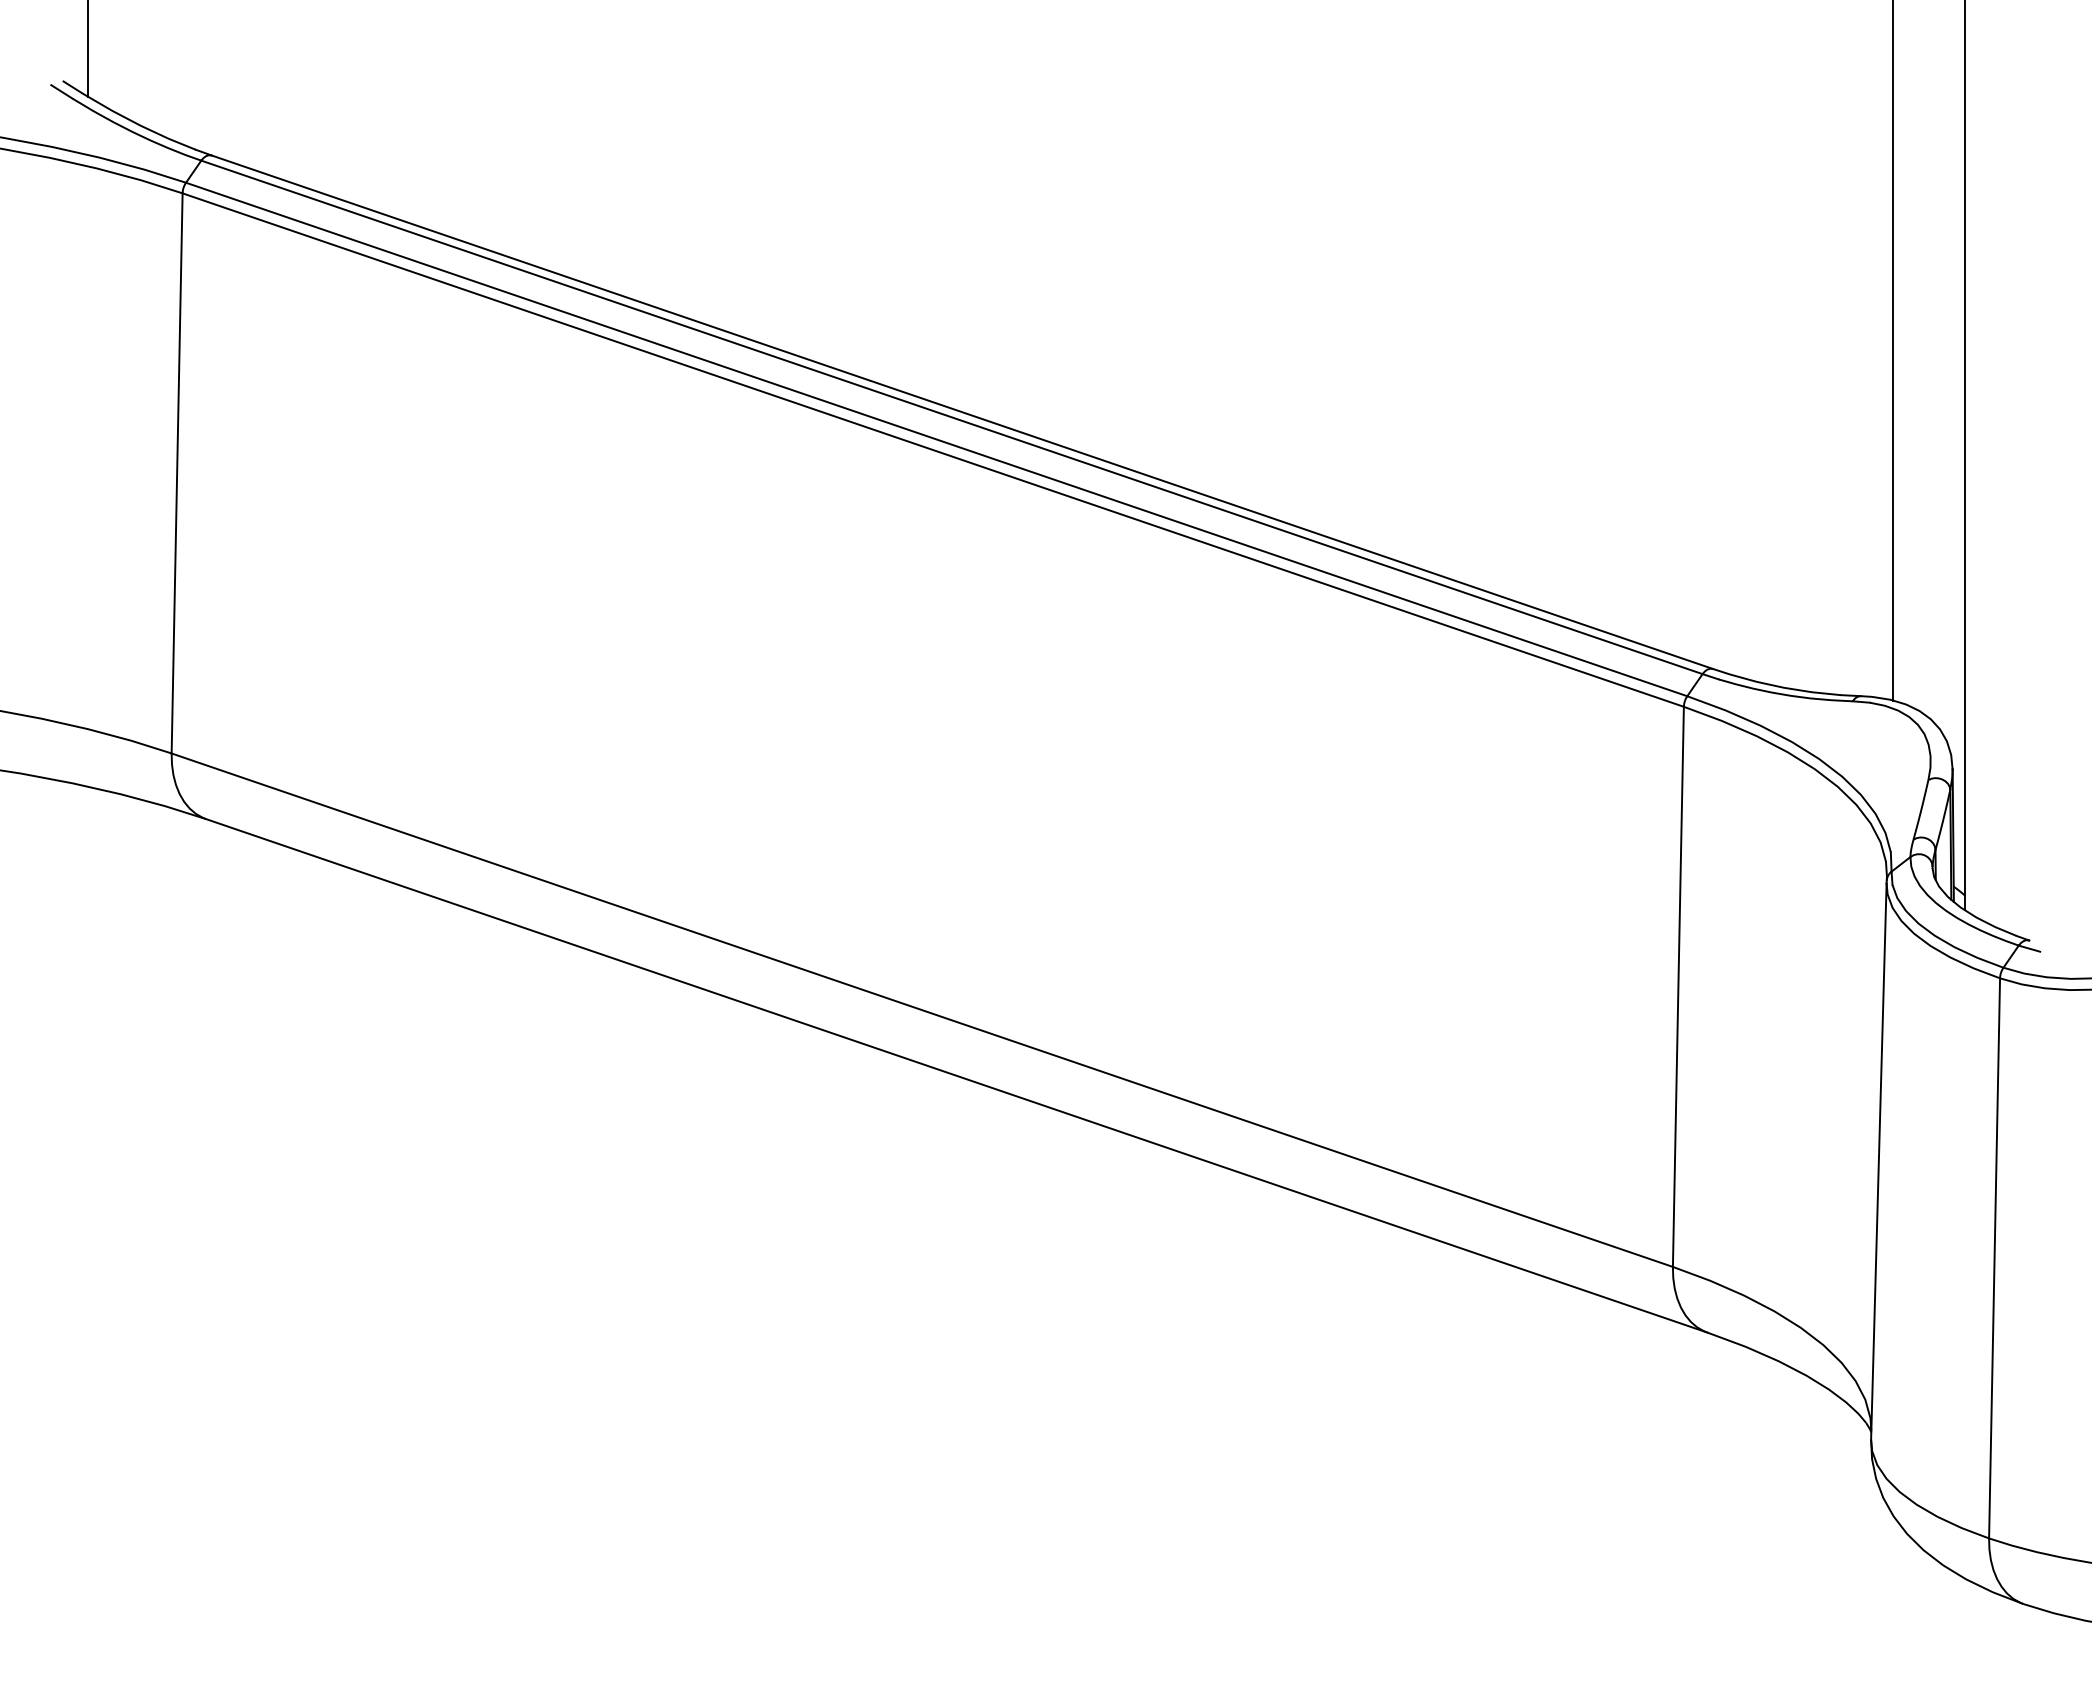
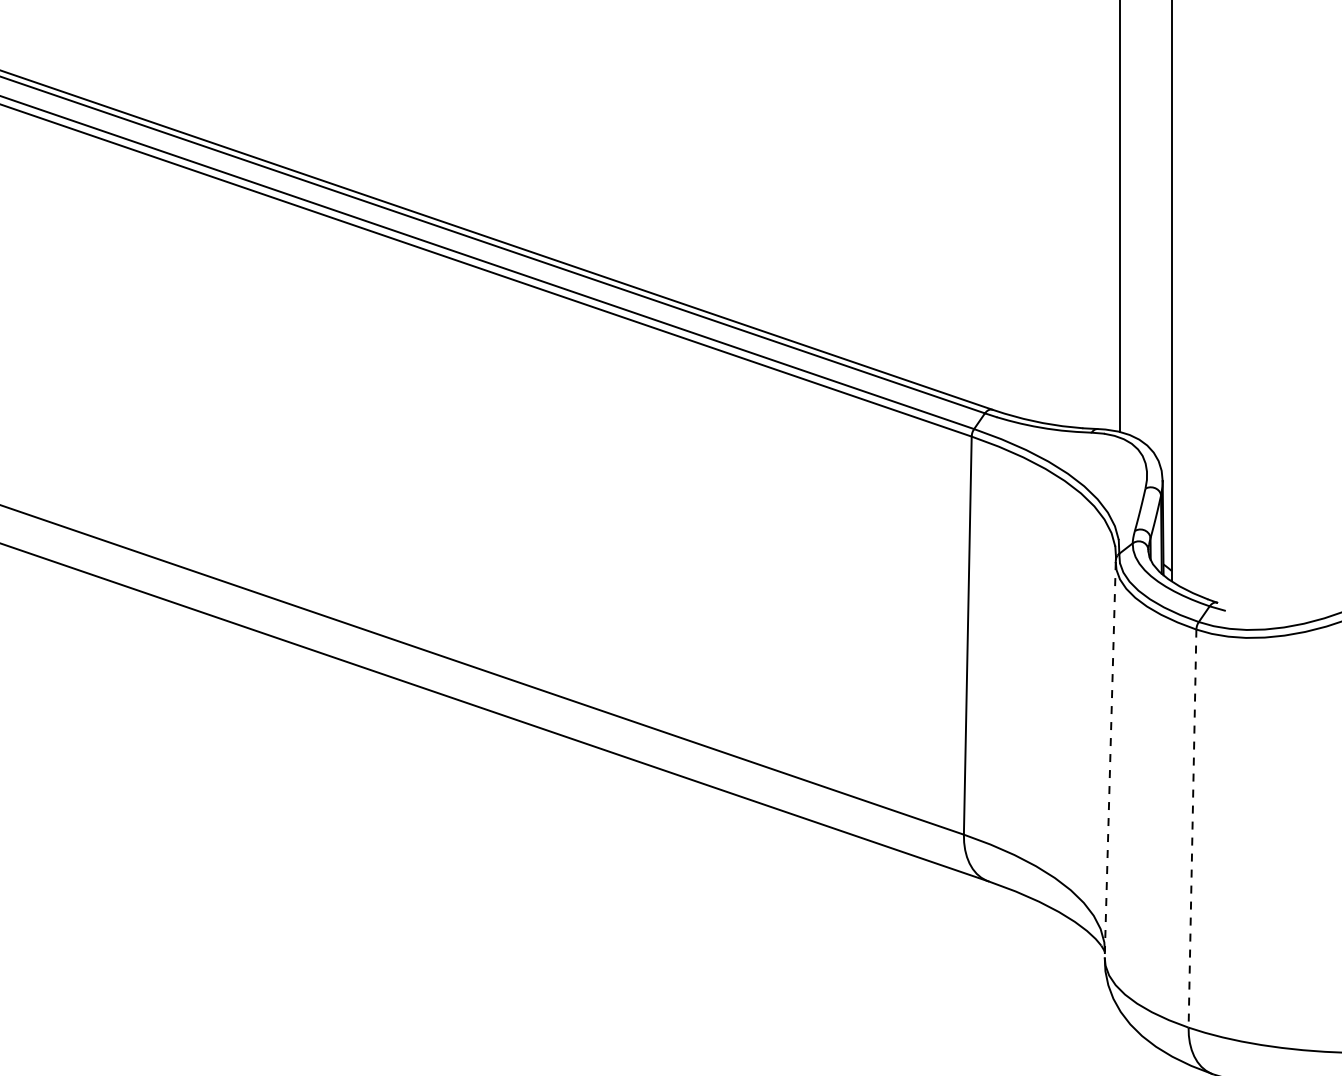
line: (1878, 1162) -> (1110, 760), solid -> dashed
line: (1994, 1258) -> (1192, 828), solid -> dashed

